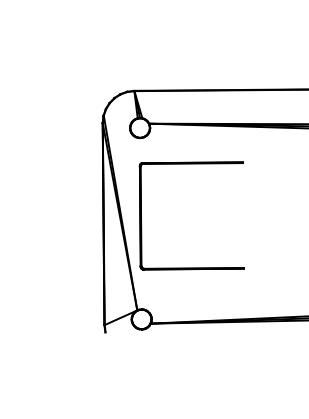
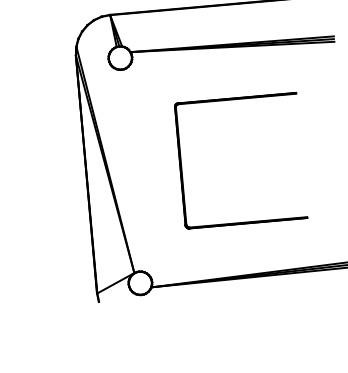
part: (141, 215) -> (181, 165), moved

